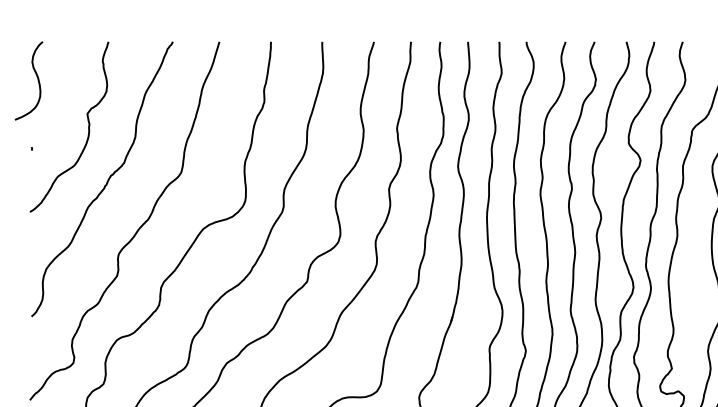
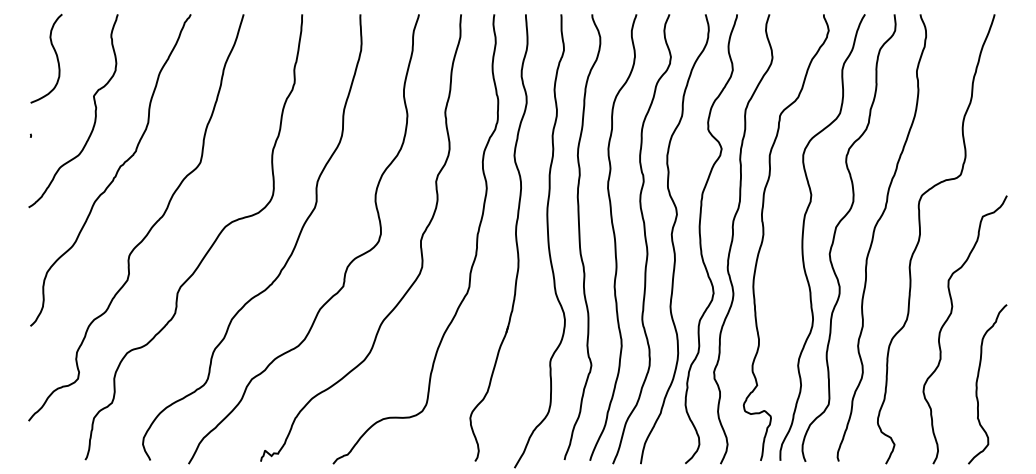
curve: (36, 77) -> (55, 54), moved

